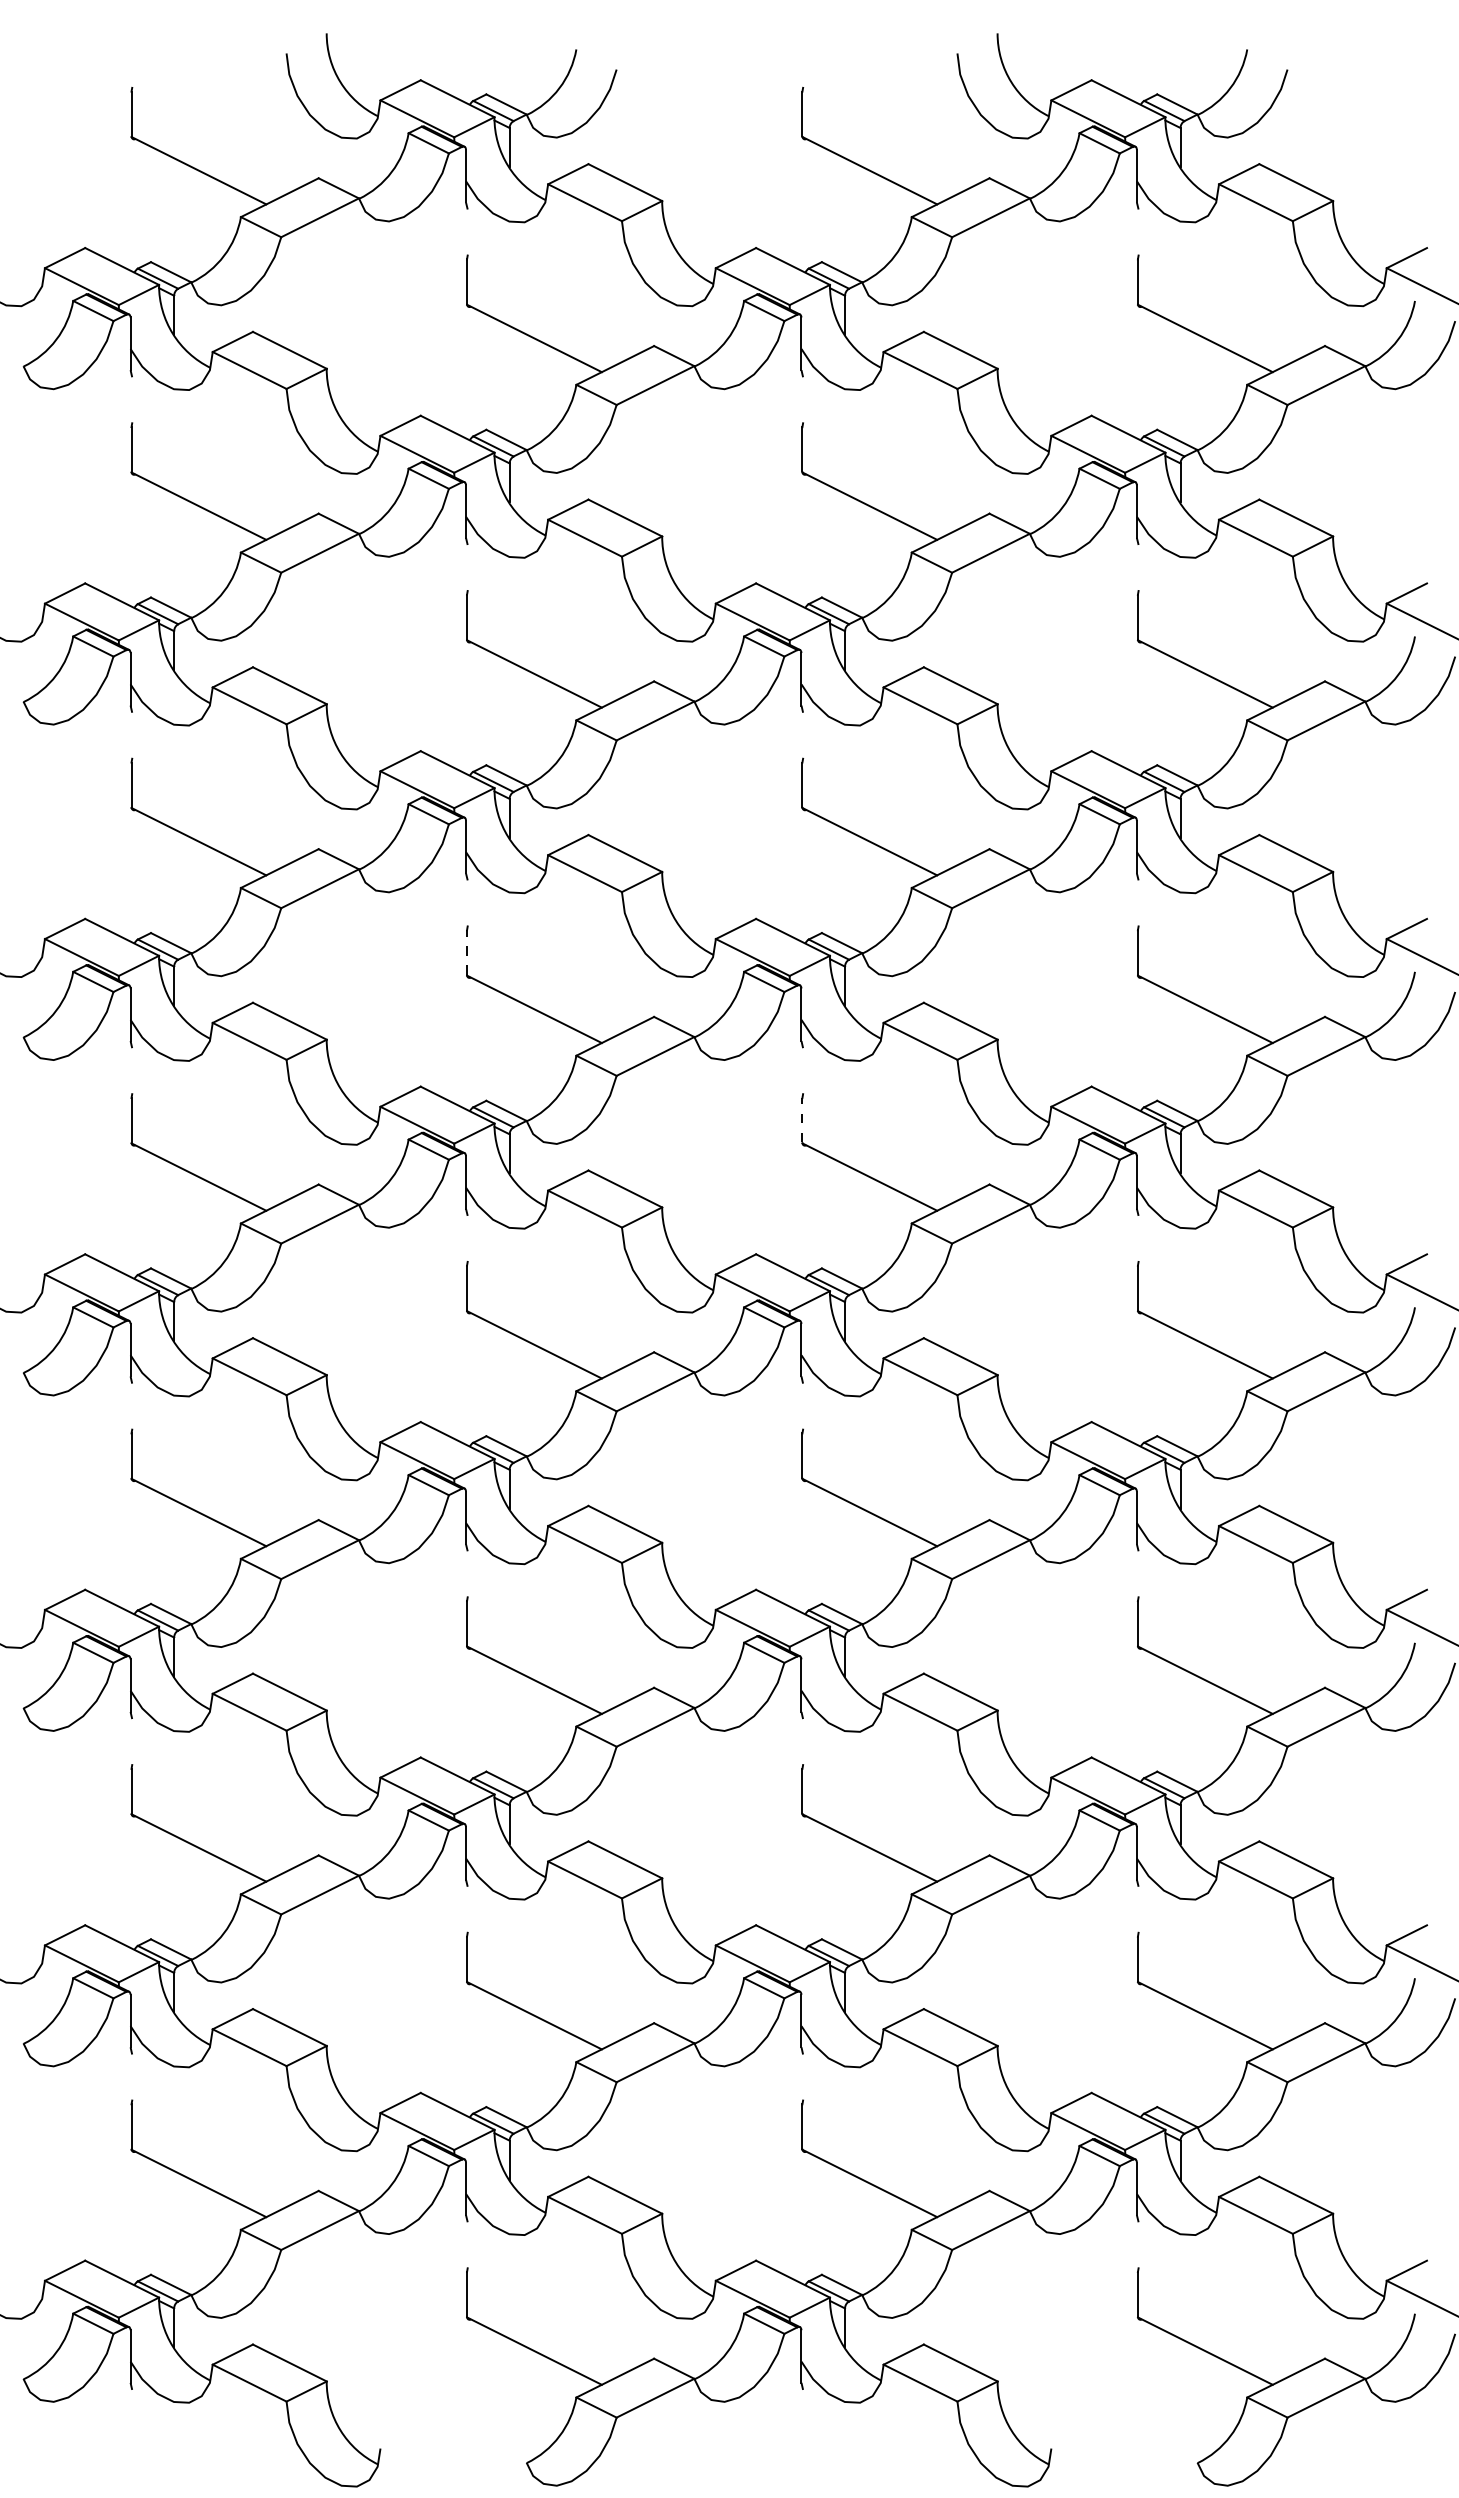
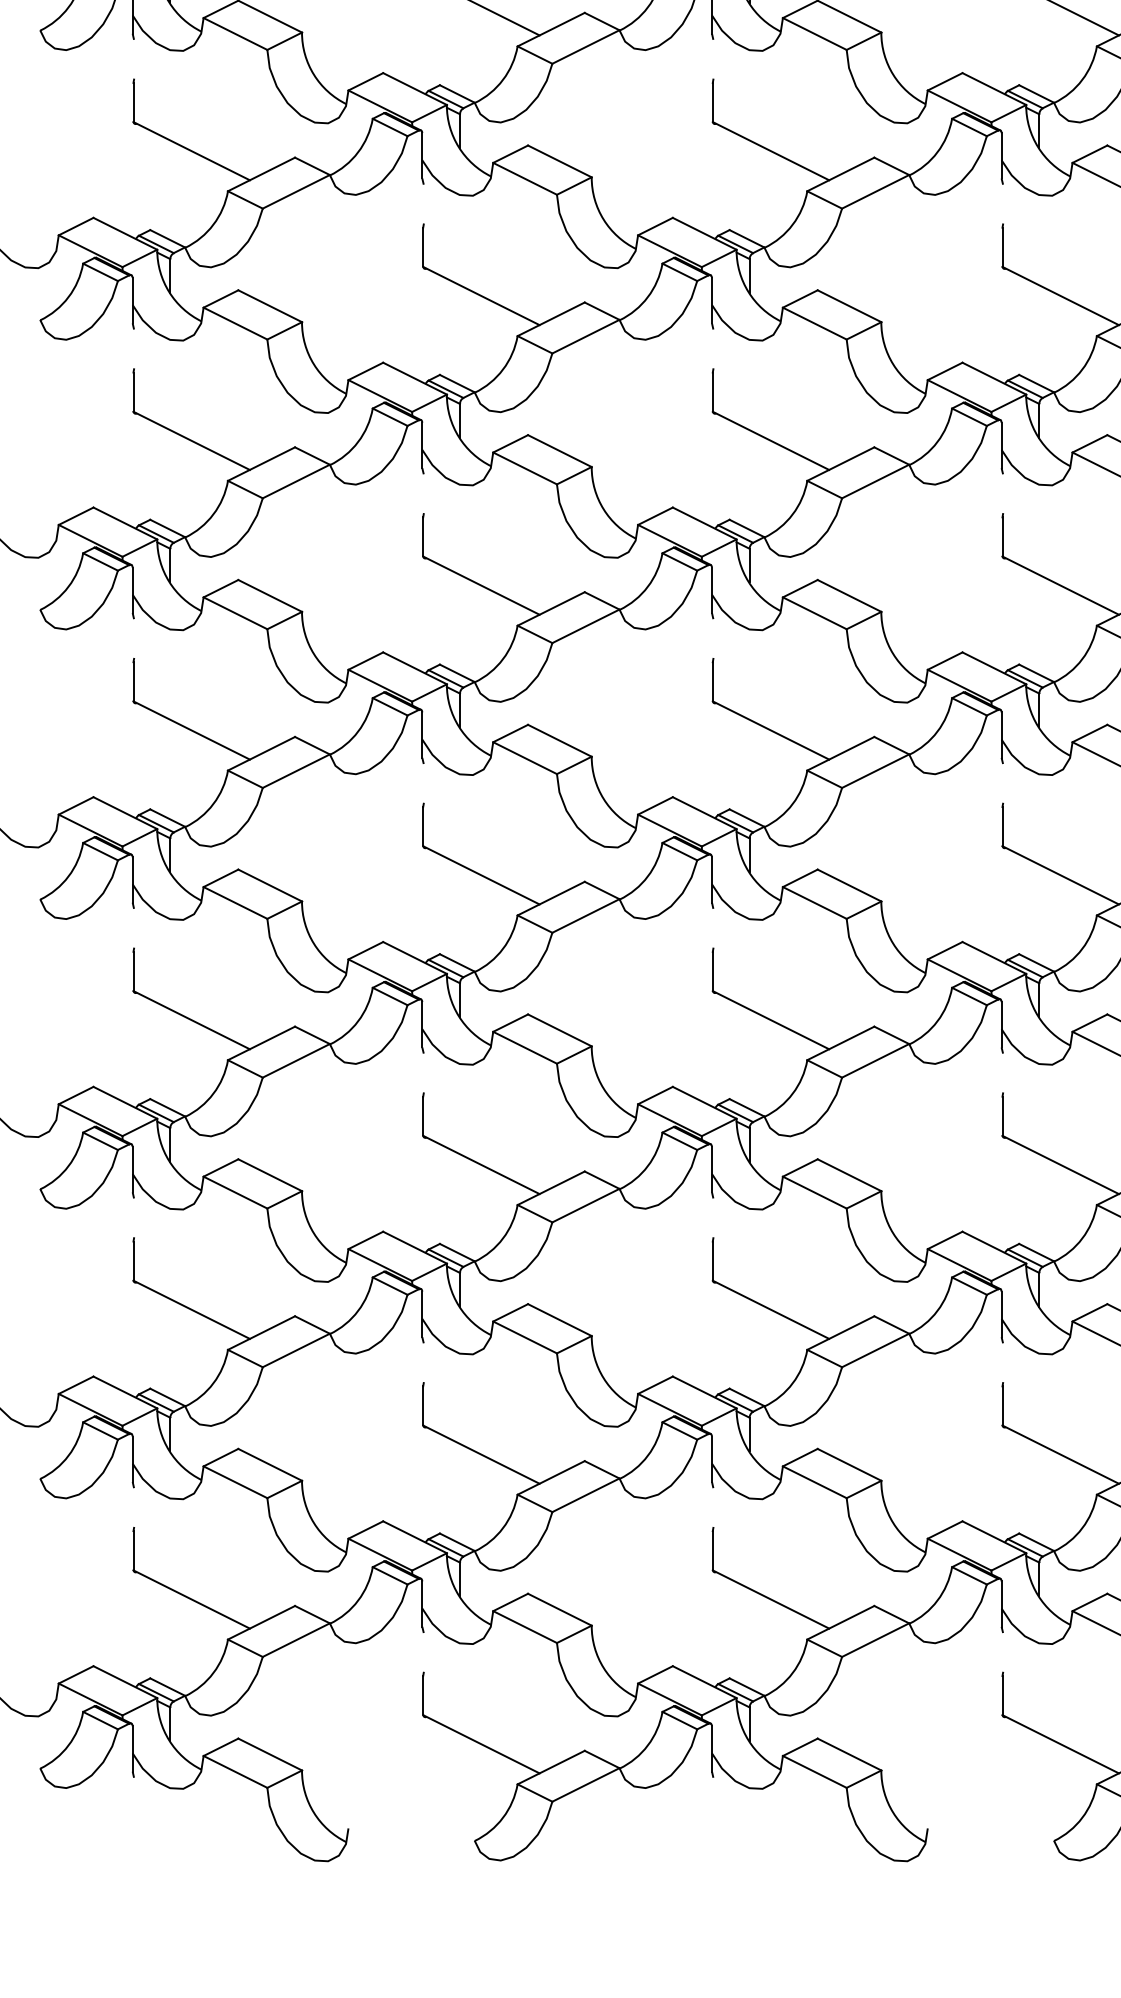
line: (467, 952) -> (423, 536), dashed -> solid
line: (802, 1119) -> (712, 680), dashed -> solid

